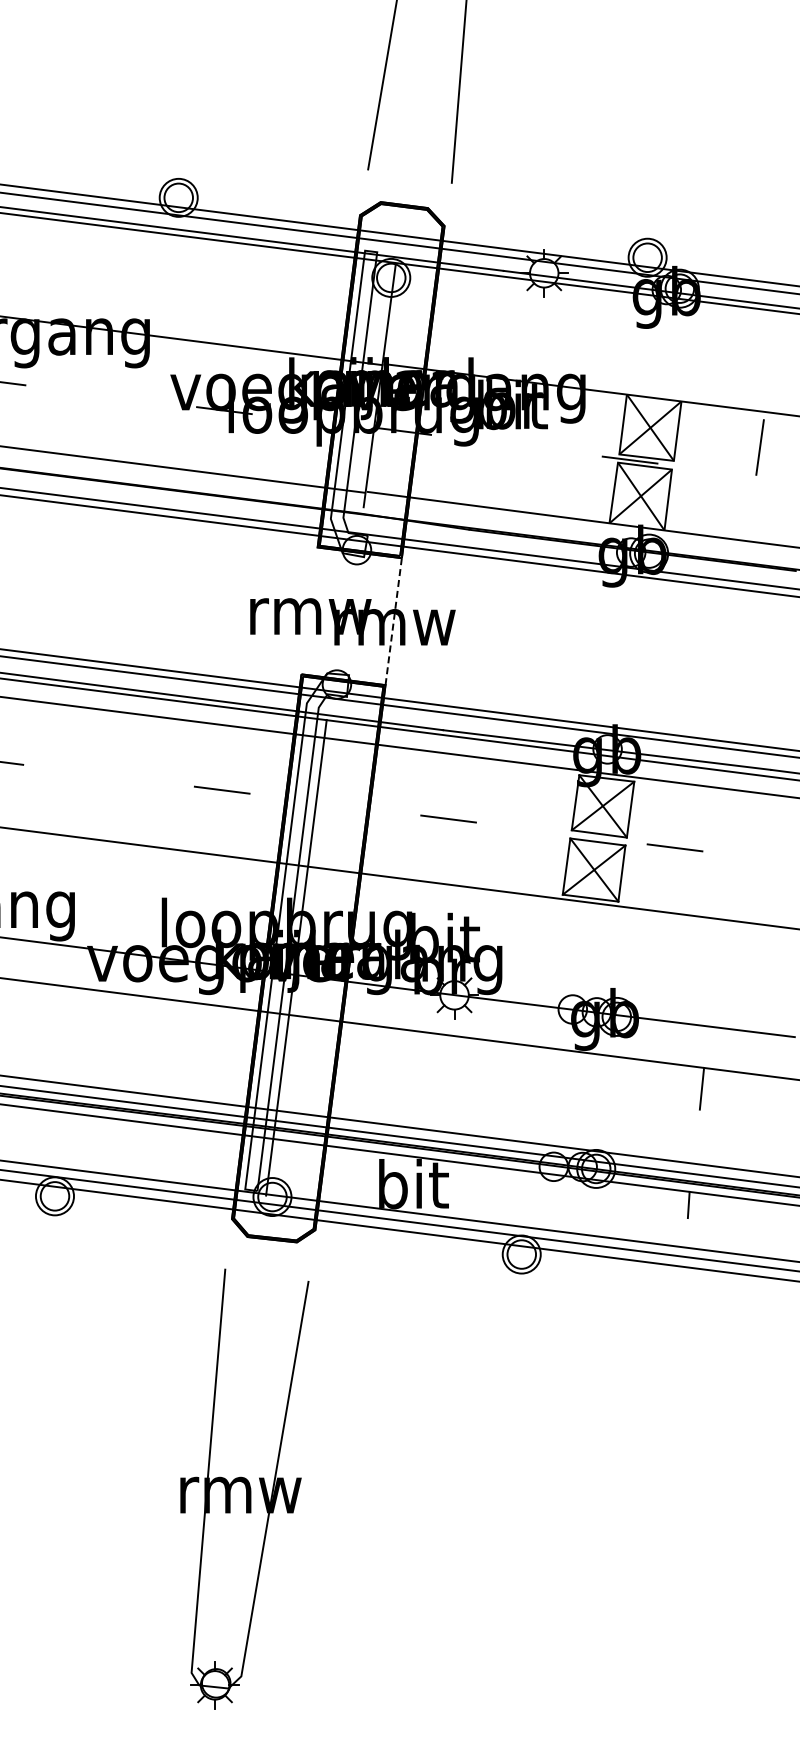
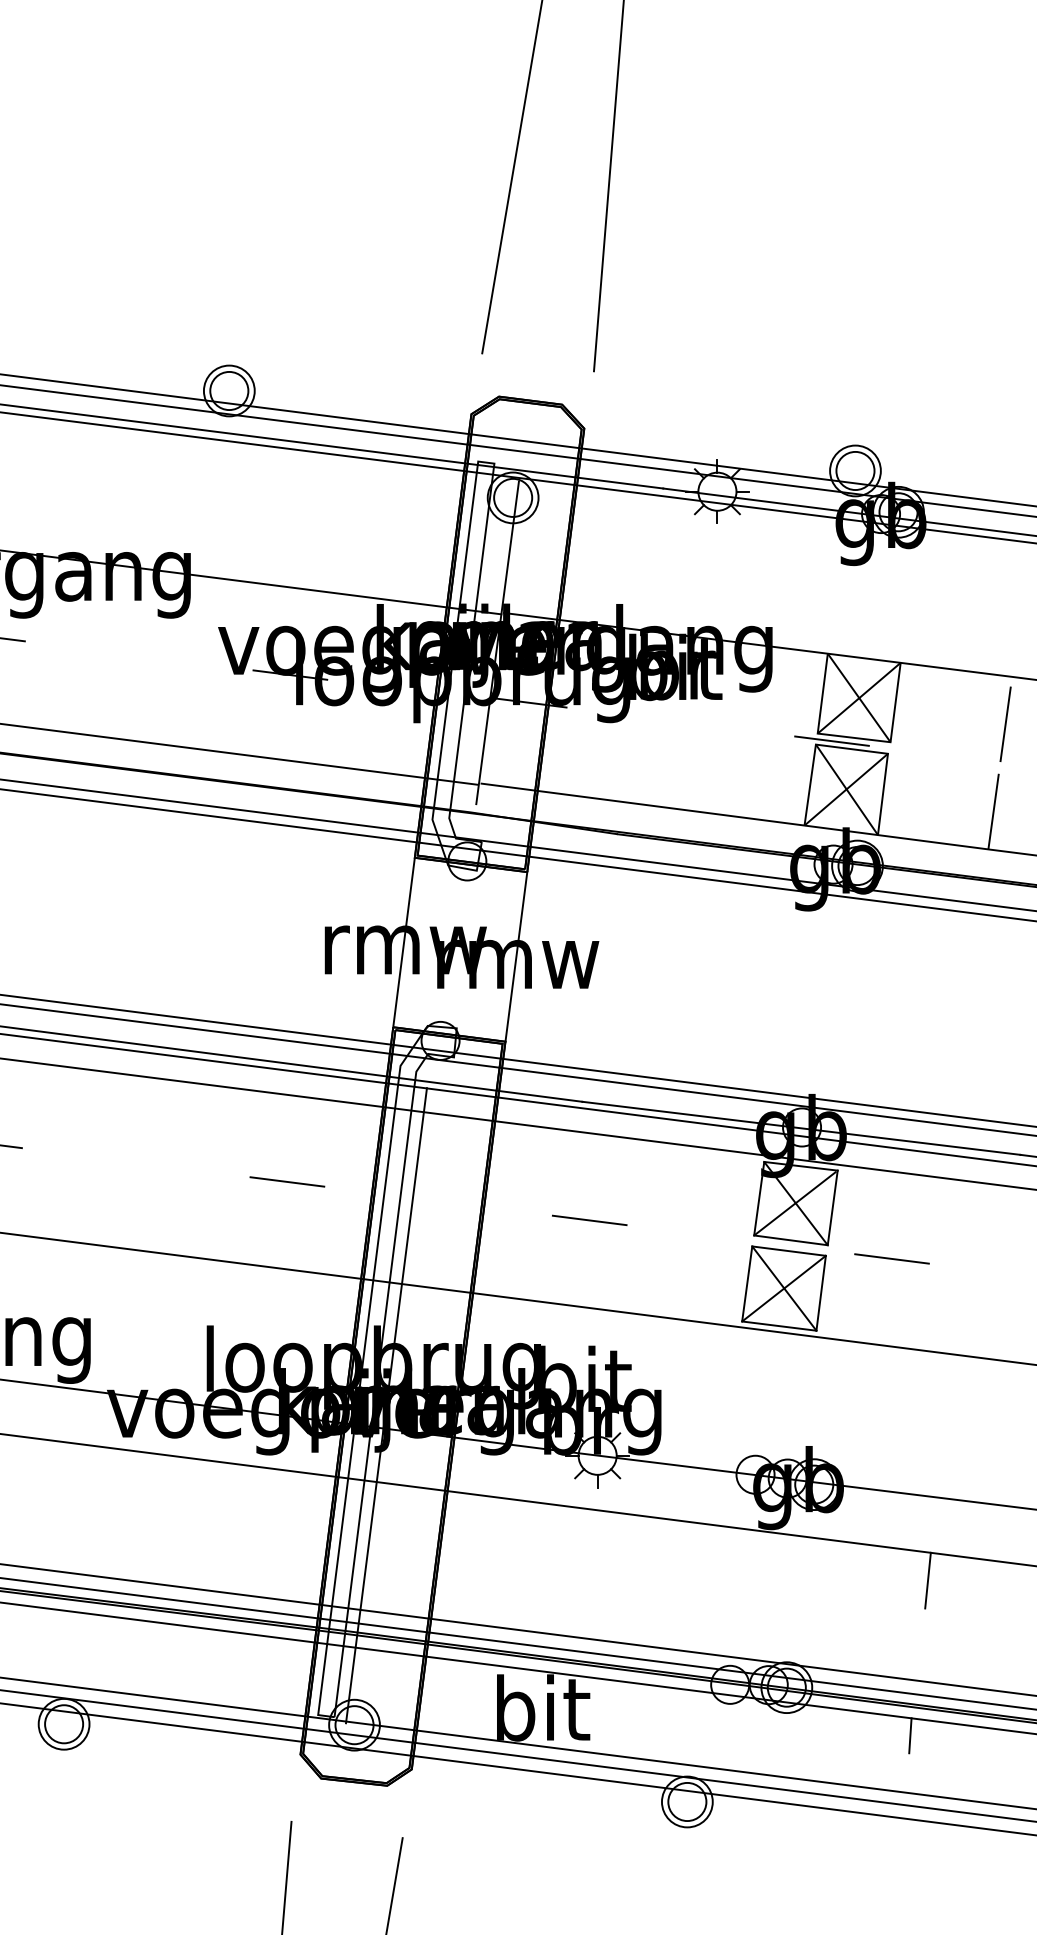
line: (751, 508) -> (994, 805), added
line: (309, 610) -> (403, 941), added
line: (393, 622) -> (516, 958), dashed -> solid

